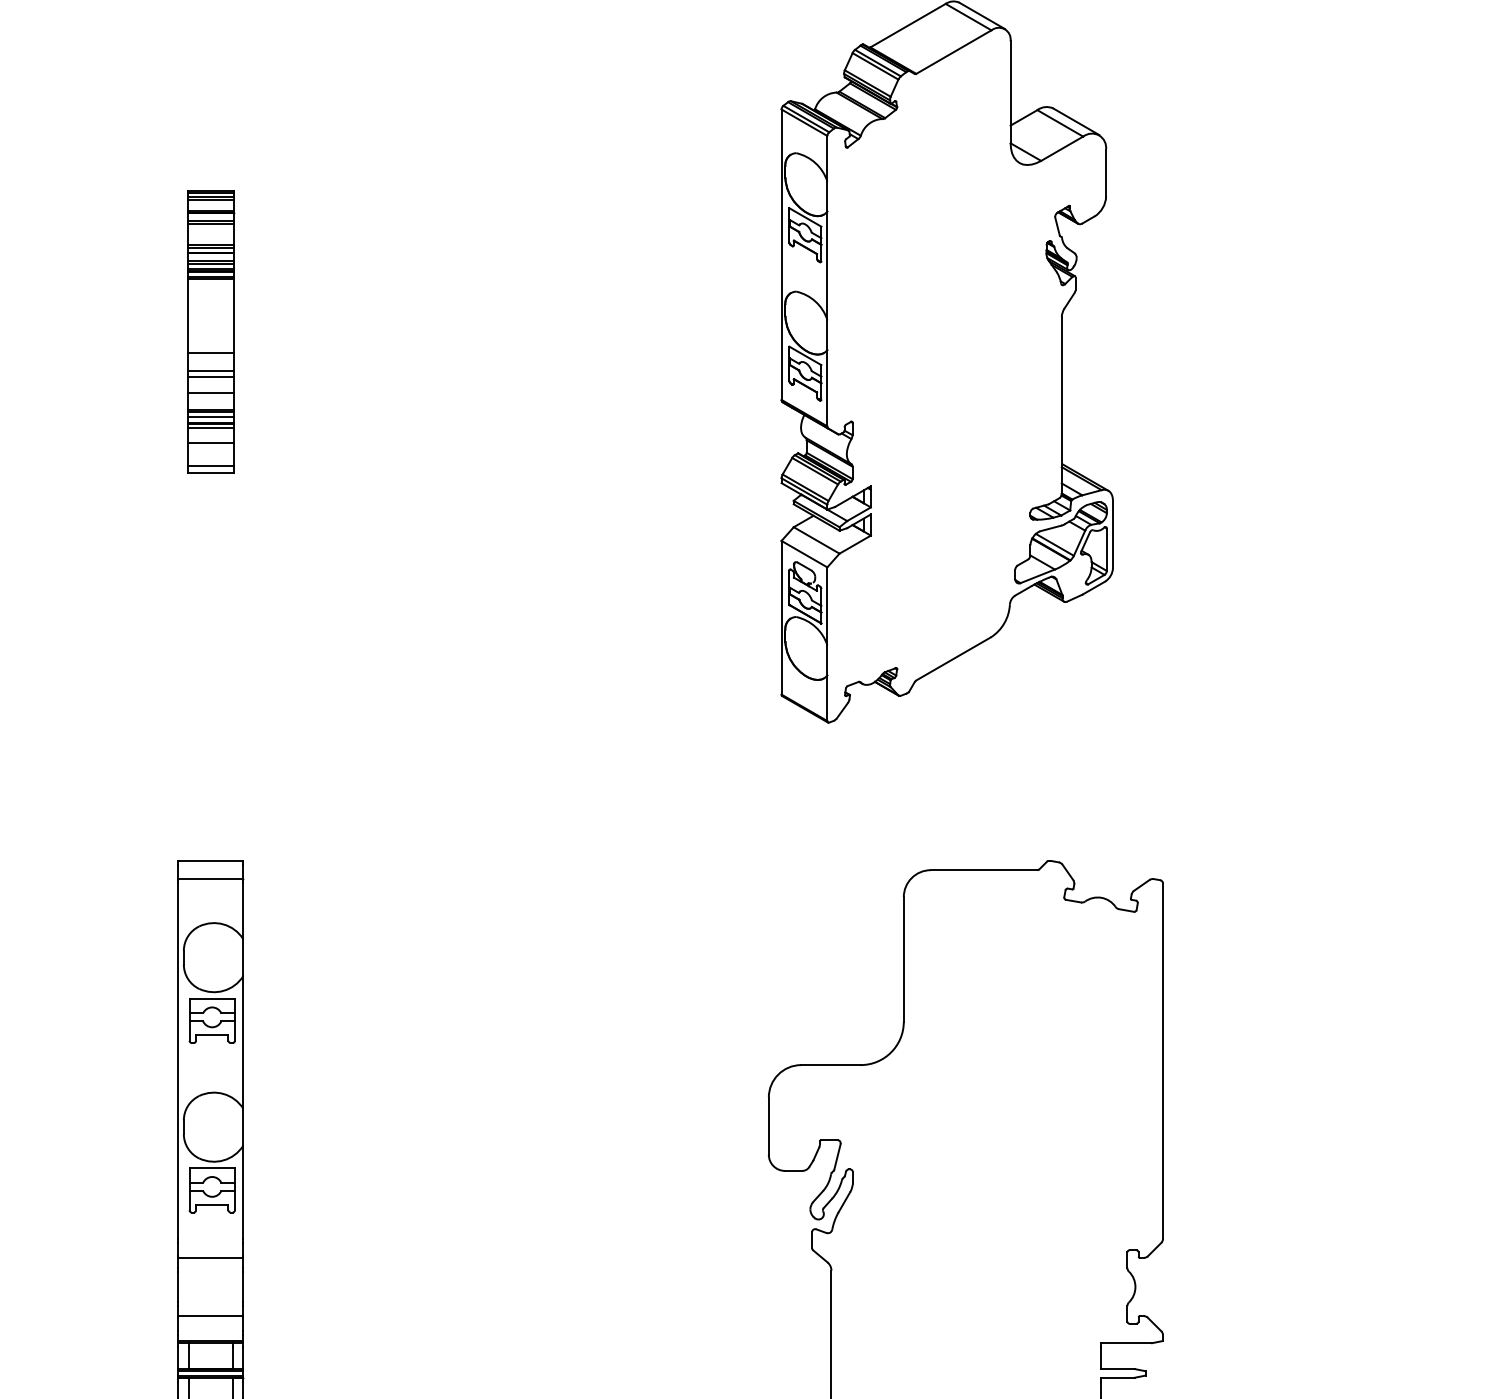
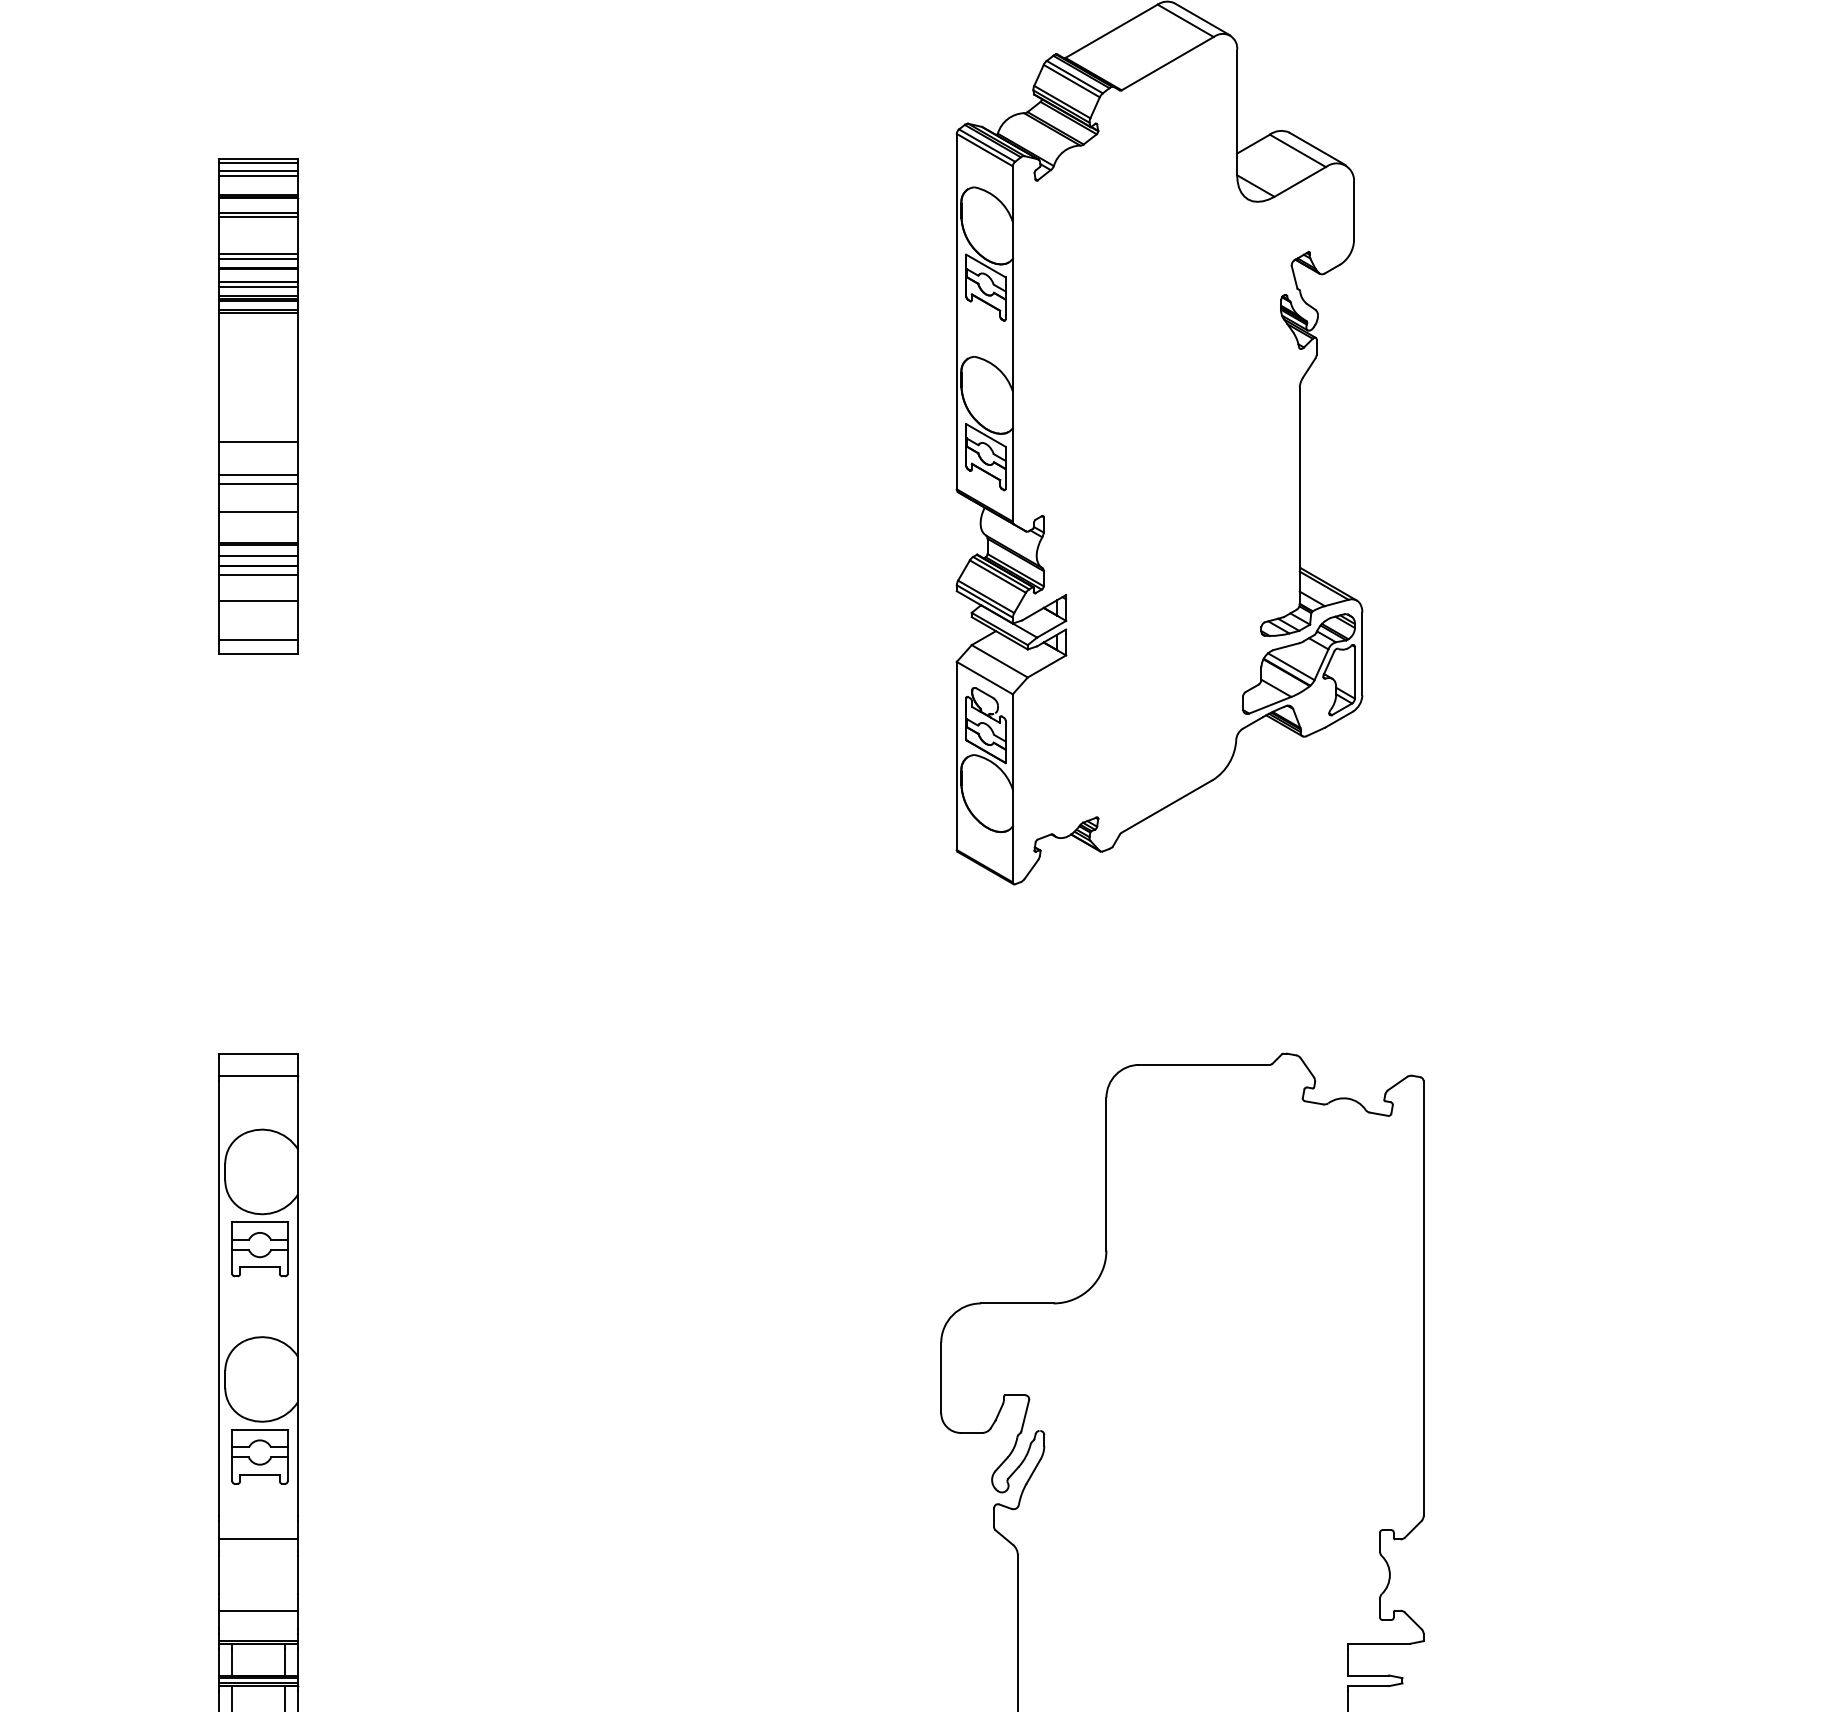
part: (210, 331) -> (257, 405), size x1.43

